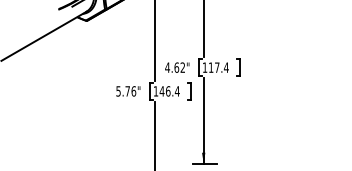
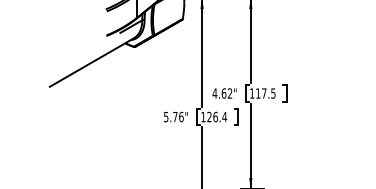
text: (225, 67) -> (272, 93), 117.4 -> 117.5
text: (162, 90) -> (209, 116), 146.4 -> 126.4

